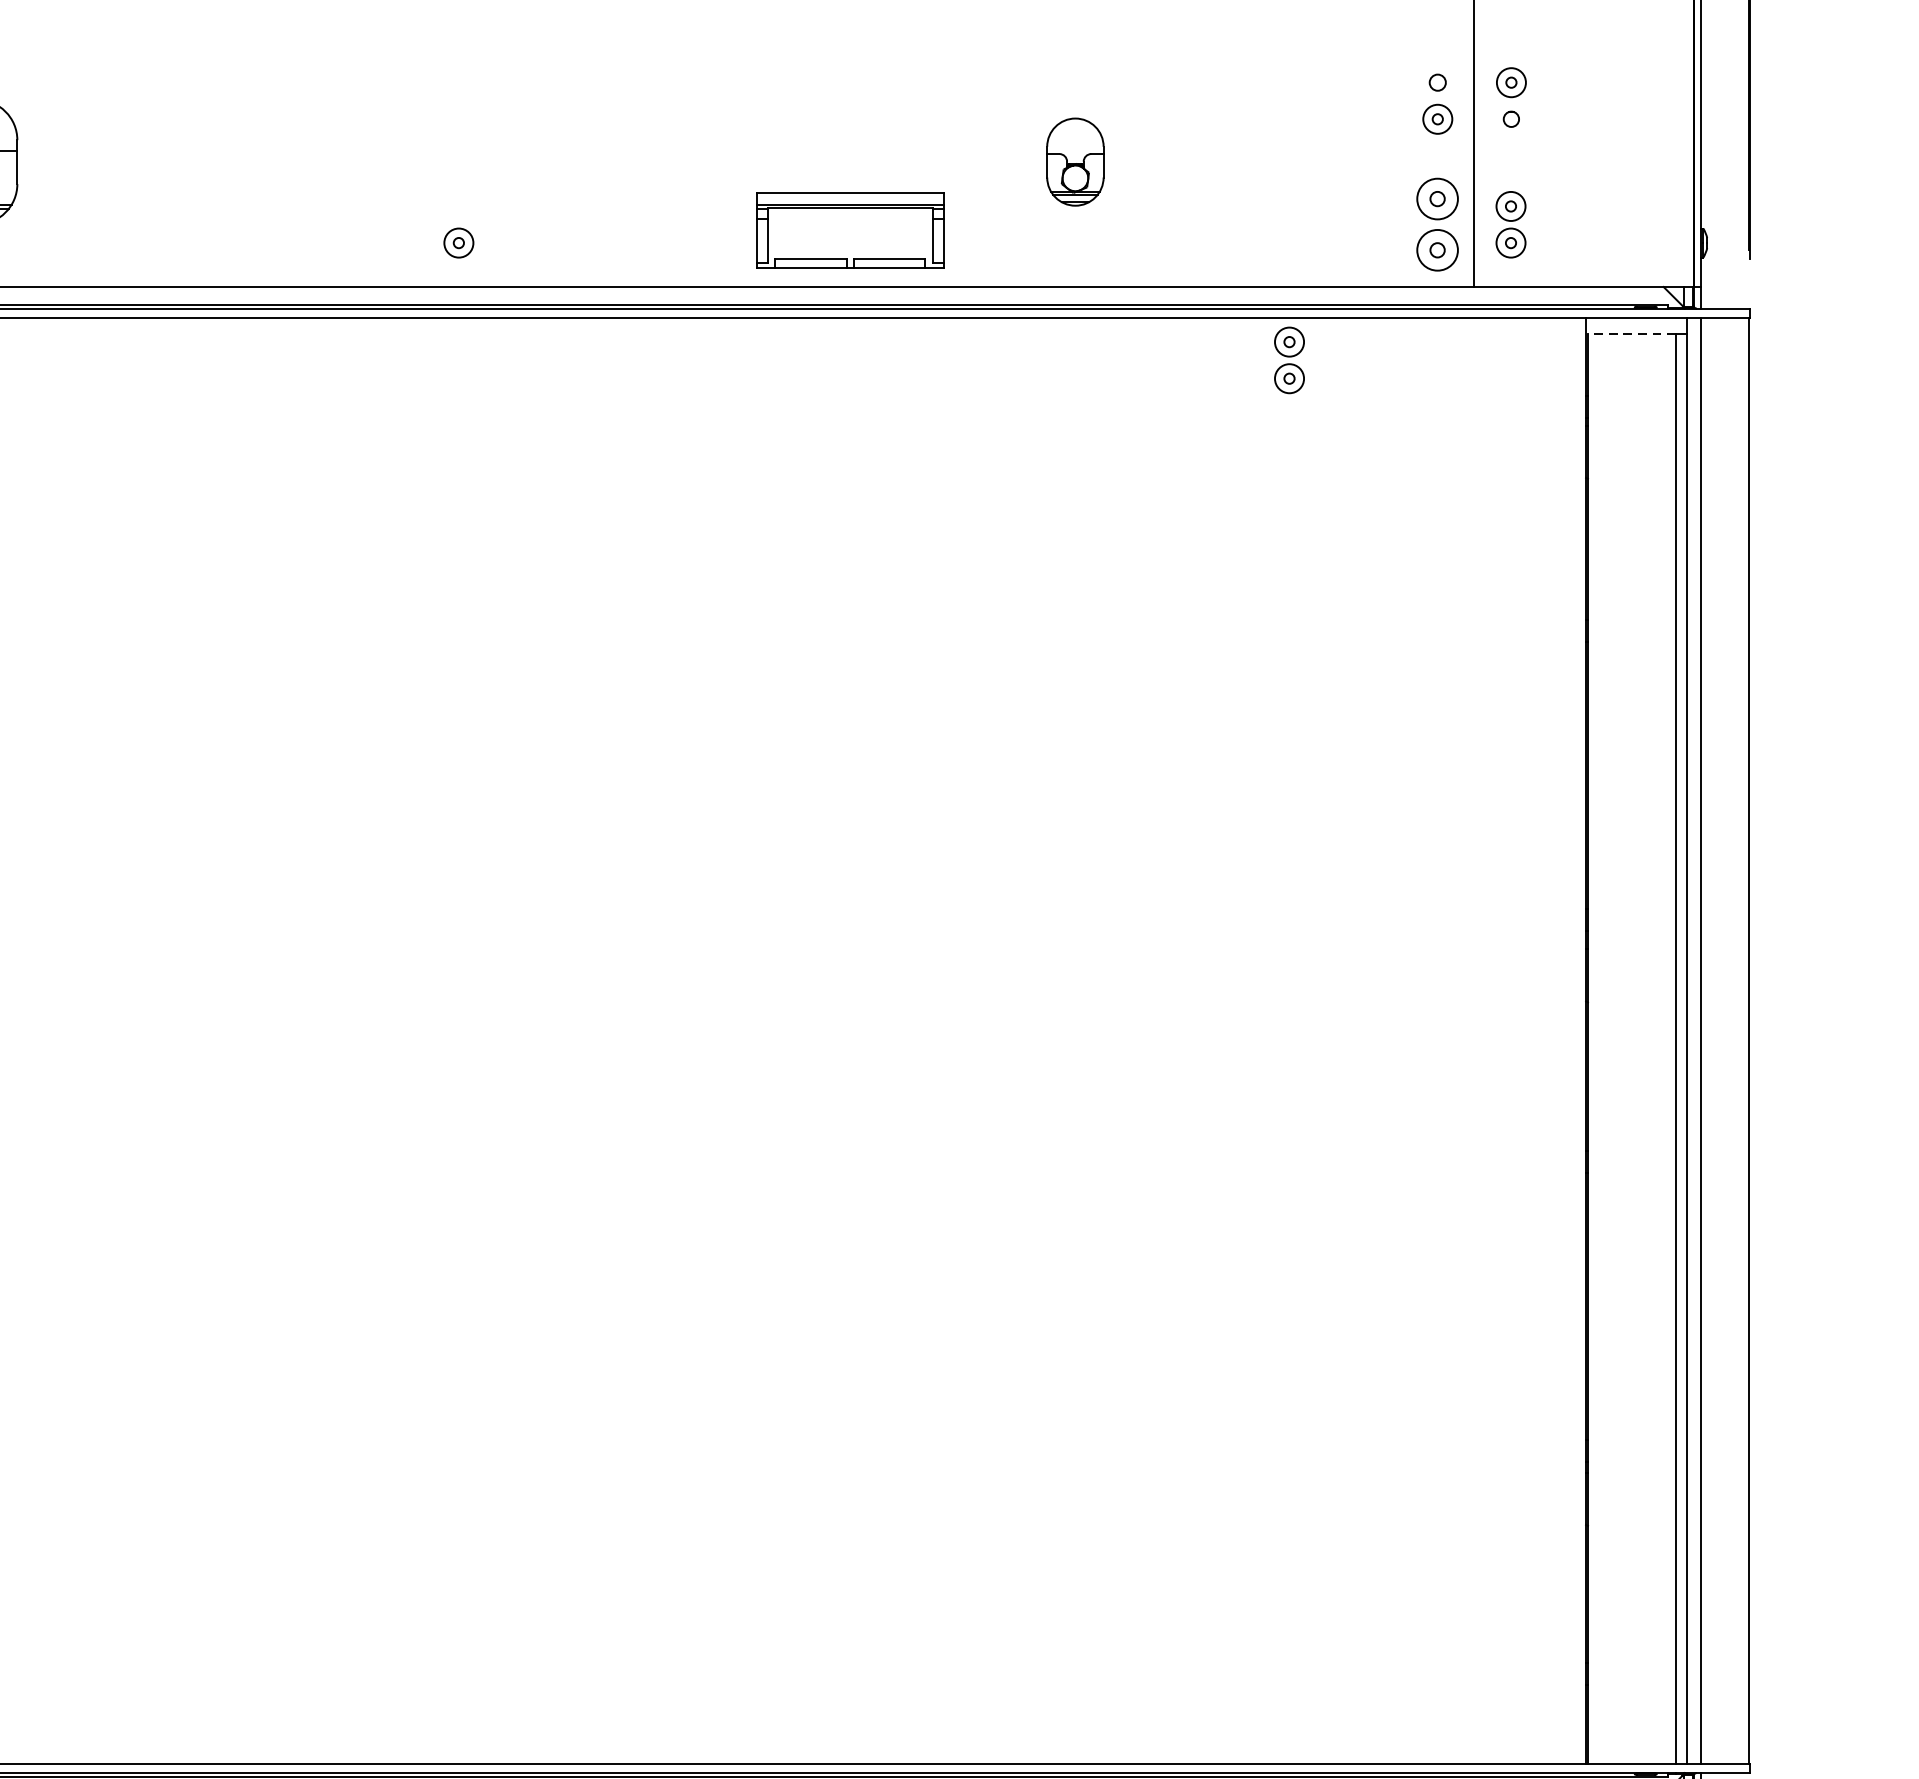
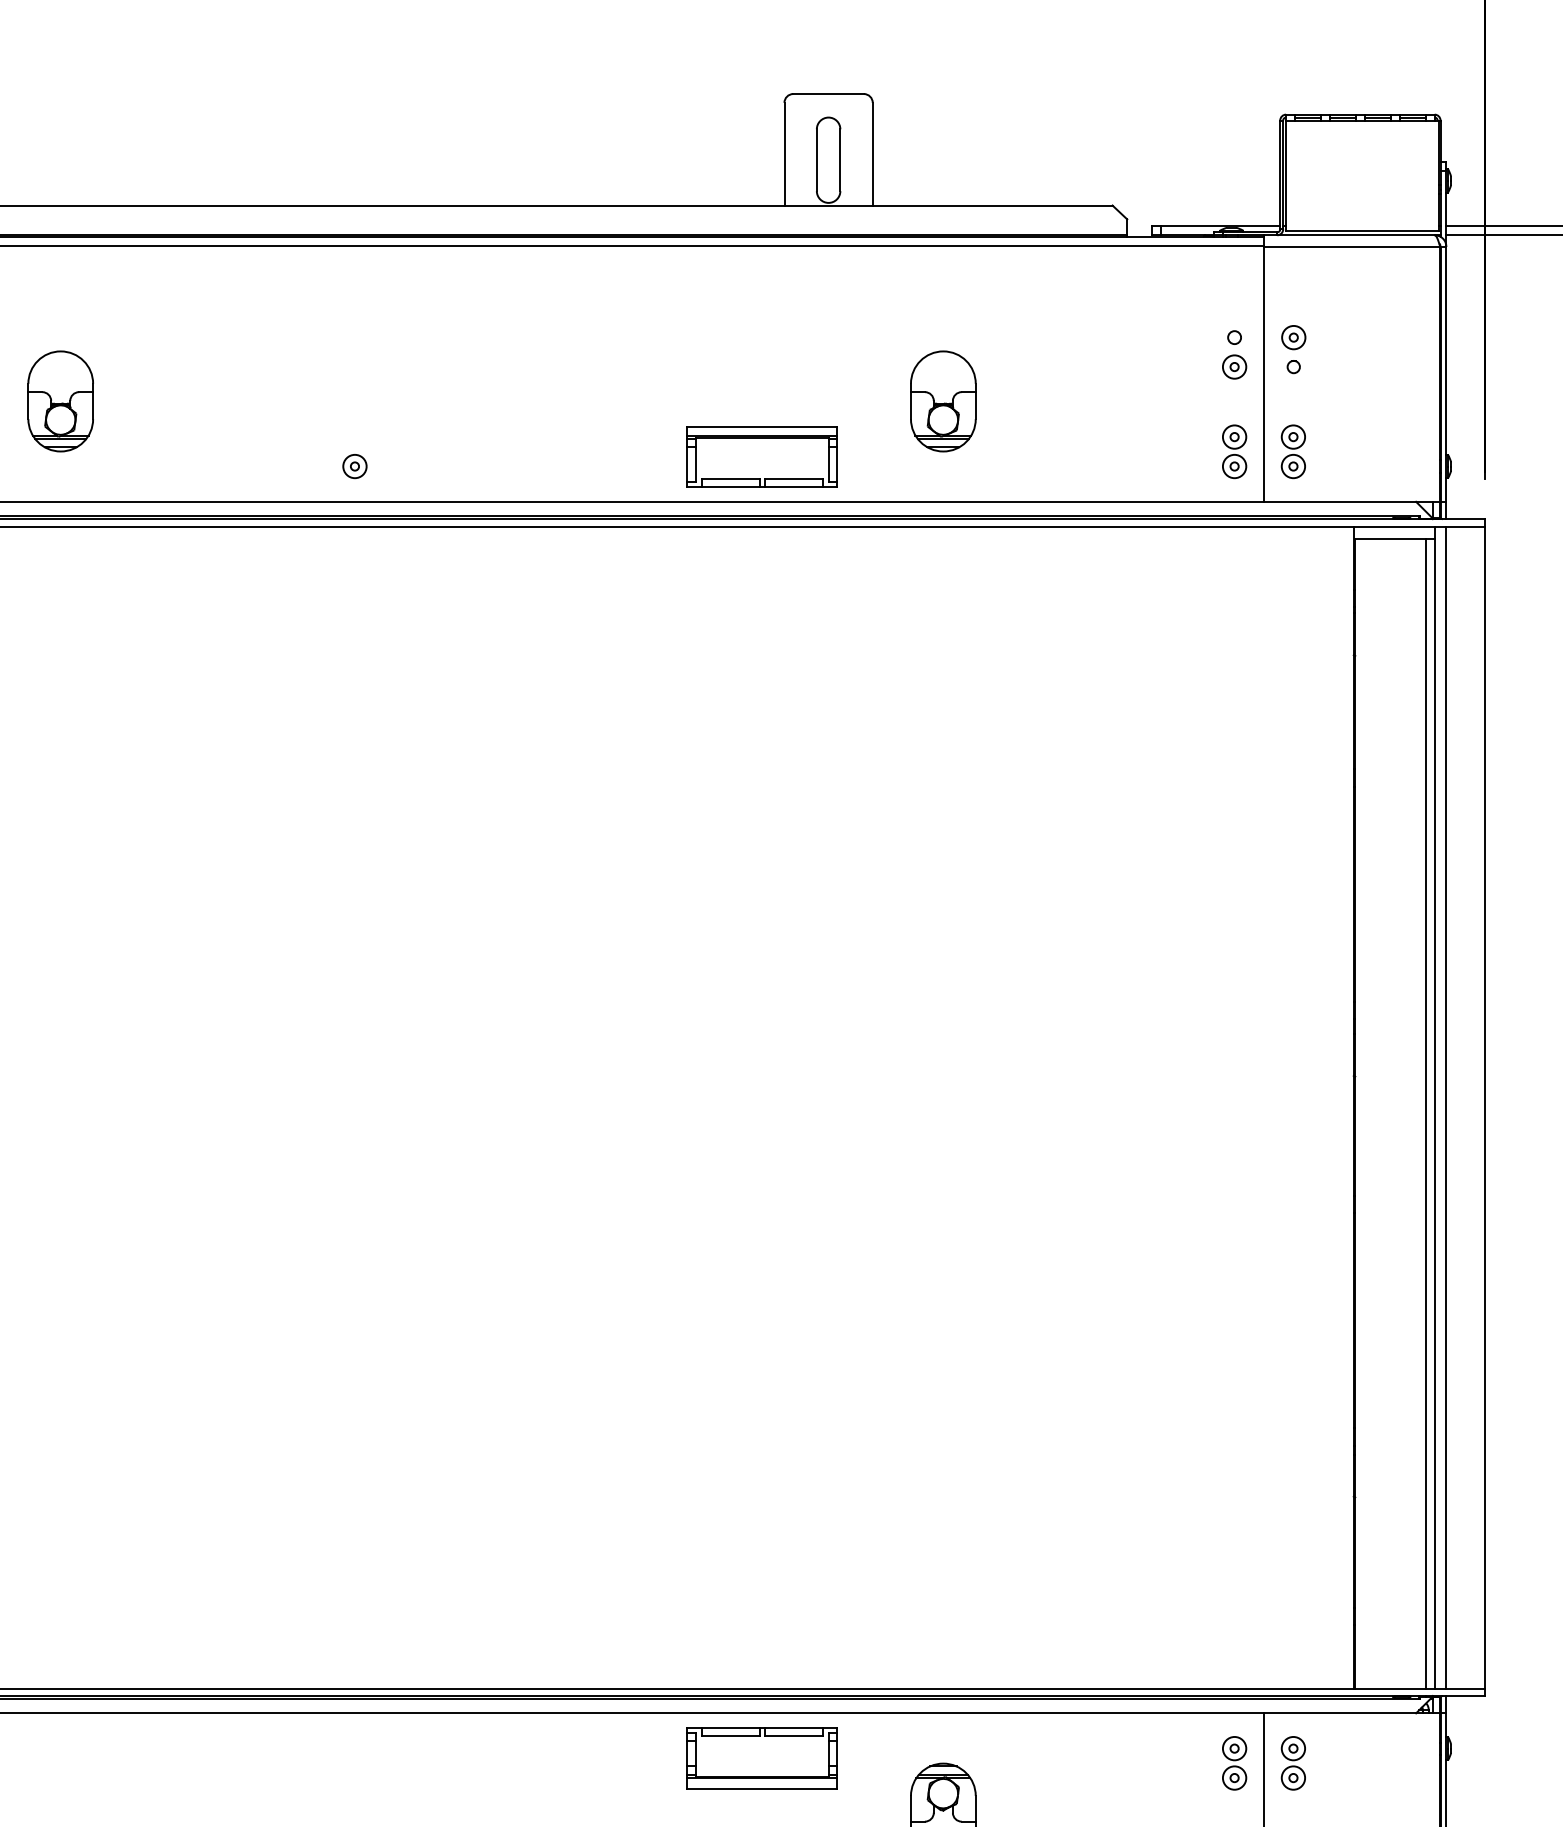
part: (1075, 162) -> (943, 401), size x1.43
part: (1437, 224) -> (1234, 451), size x0.71
part: (458, 243) -> (354, 466), moved
line: (1631, 333) -> (1390, 539), dashed -> solid
part: (1288, 360) -> (1114, 560), removed

